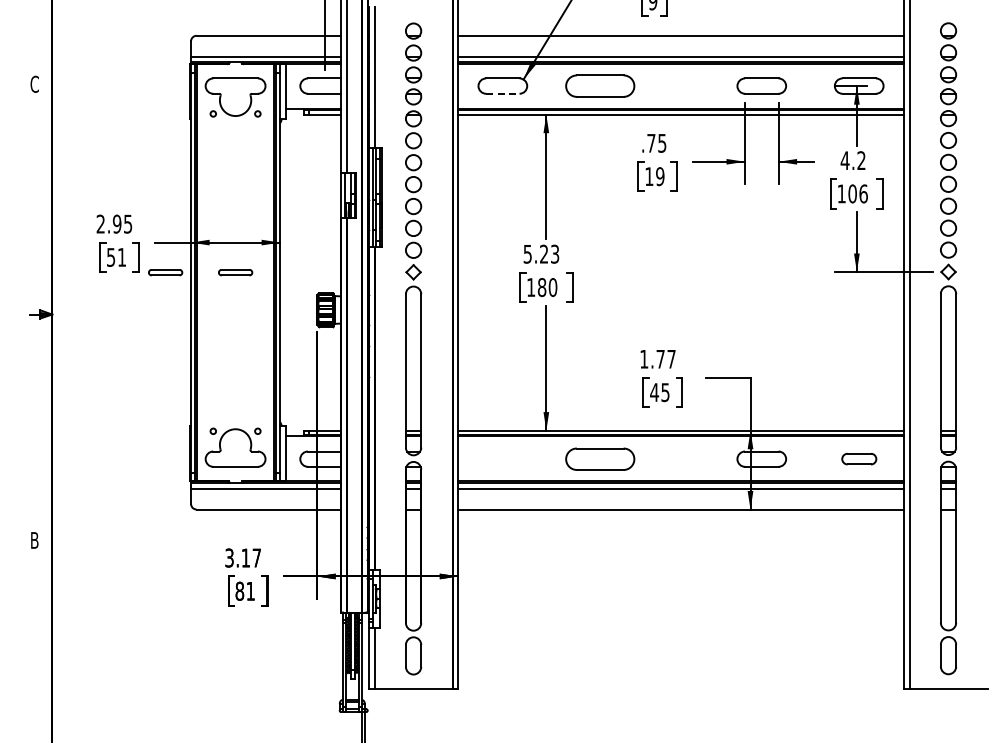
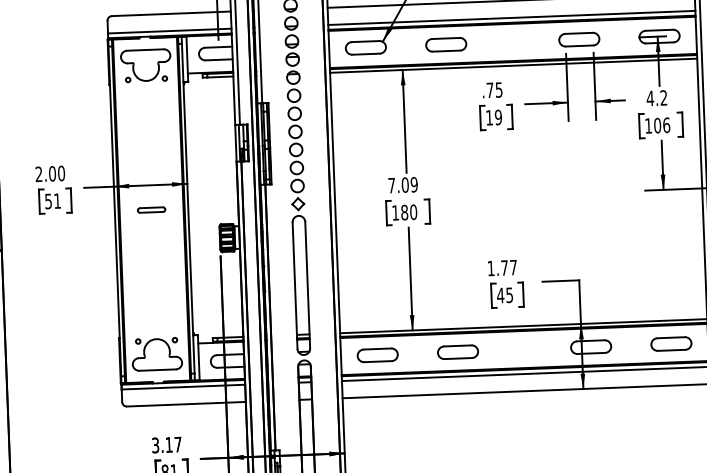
part: (600, 85) -> (446, 44), size x0.71
line: (502, 93) -> (365, 53), dashed -> solid
text: (122, 223) -> (56, 173), 2.95 -> 2.00
text: (541, 253) -> (403, 184), 5.23 -> 7.09
part: (165, 272) -> (93, 212), removed
part: (502, 458) -> (377, 354), added
part: (600, 458) -> (458, 351), size x0.71
part: (859, 458) -> (671, 343), size x1.43

